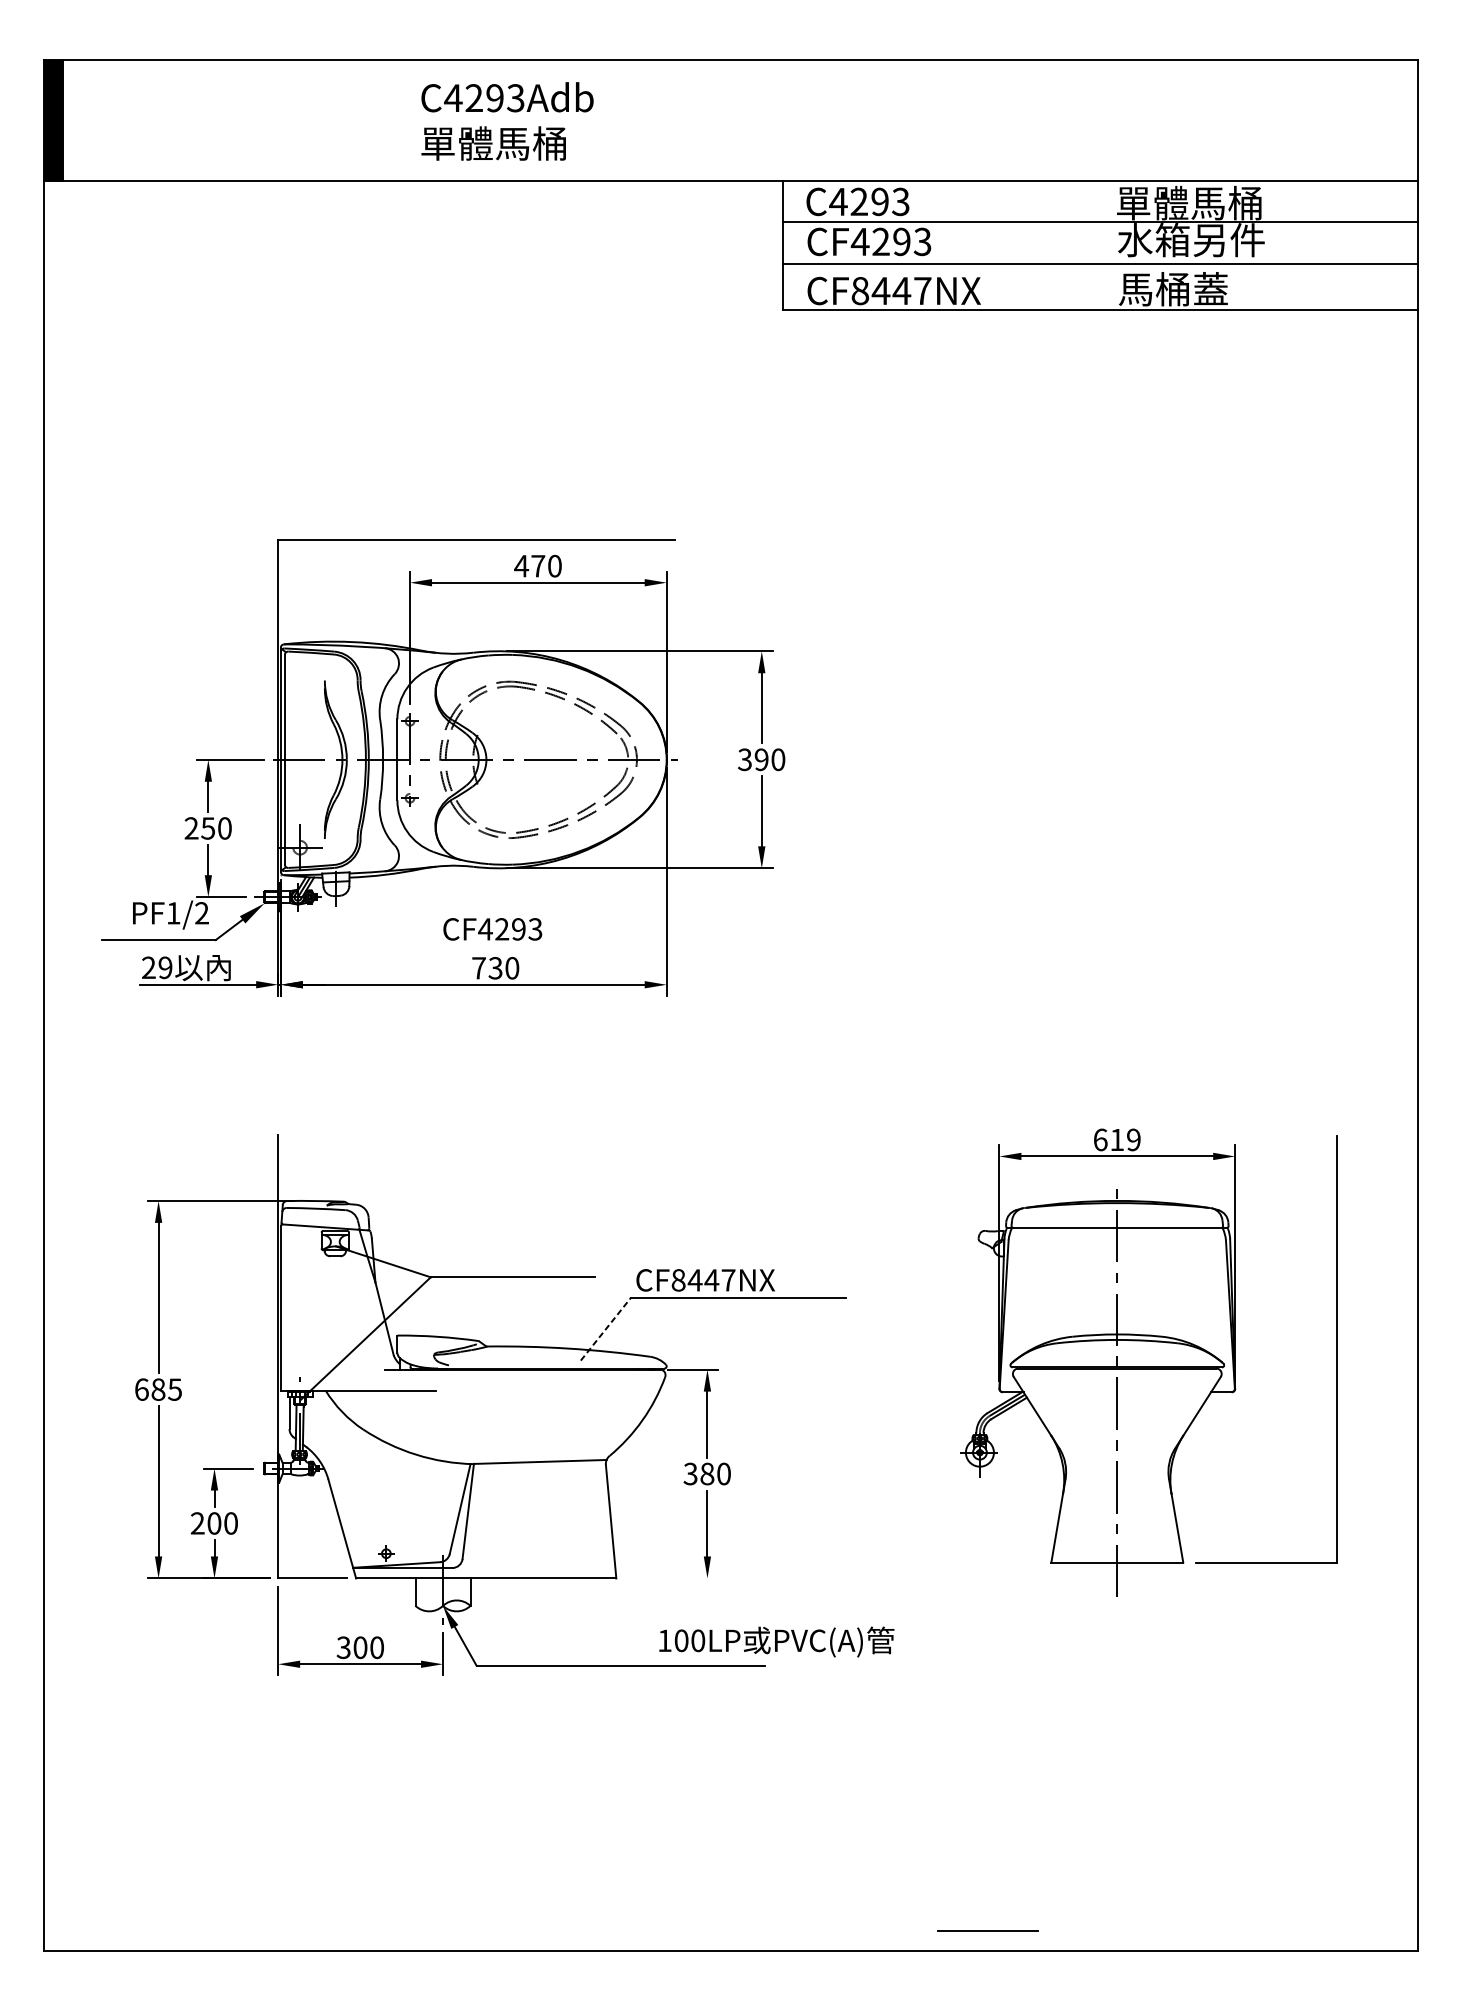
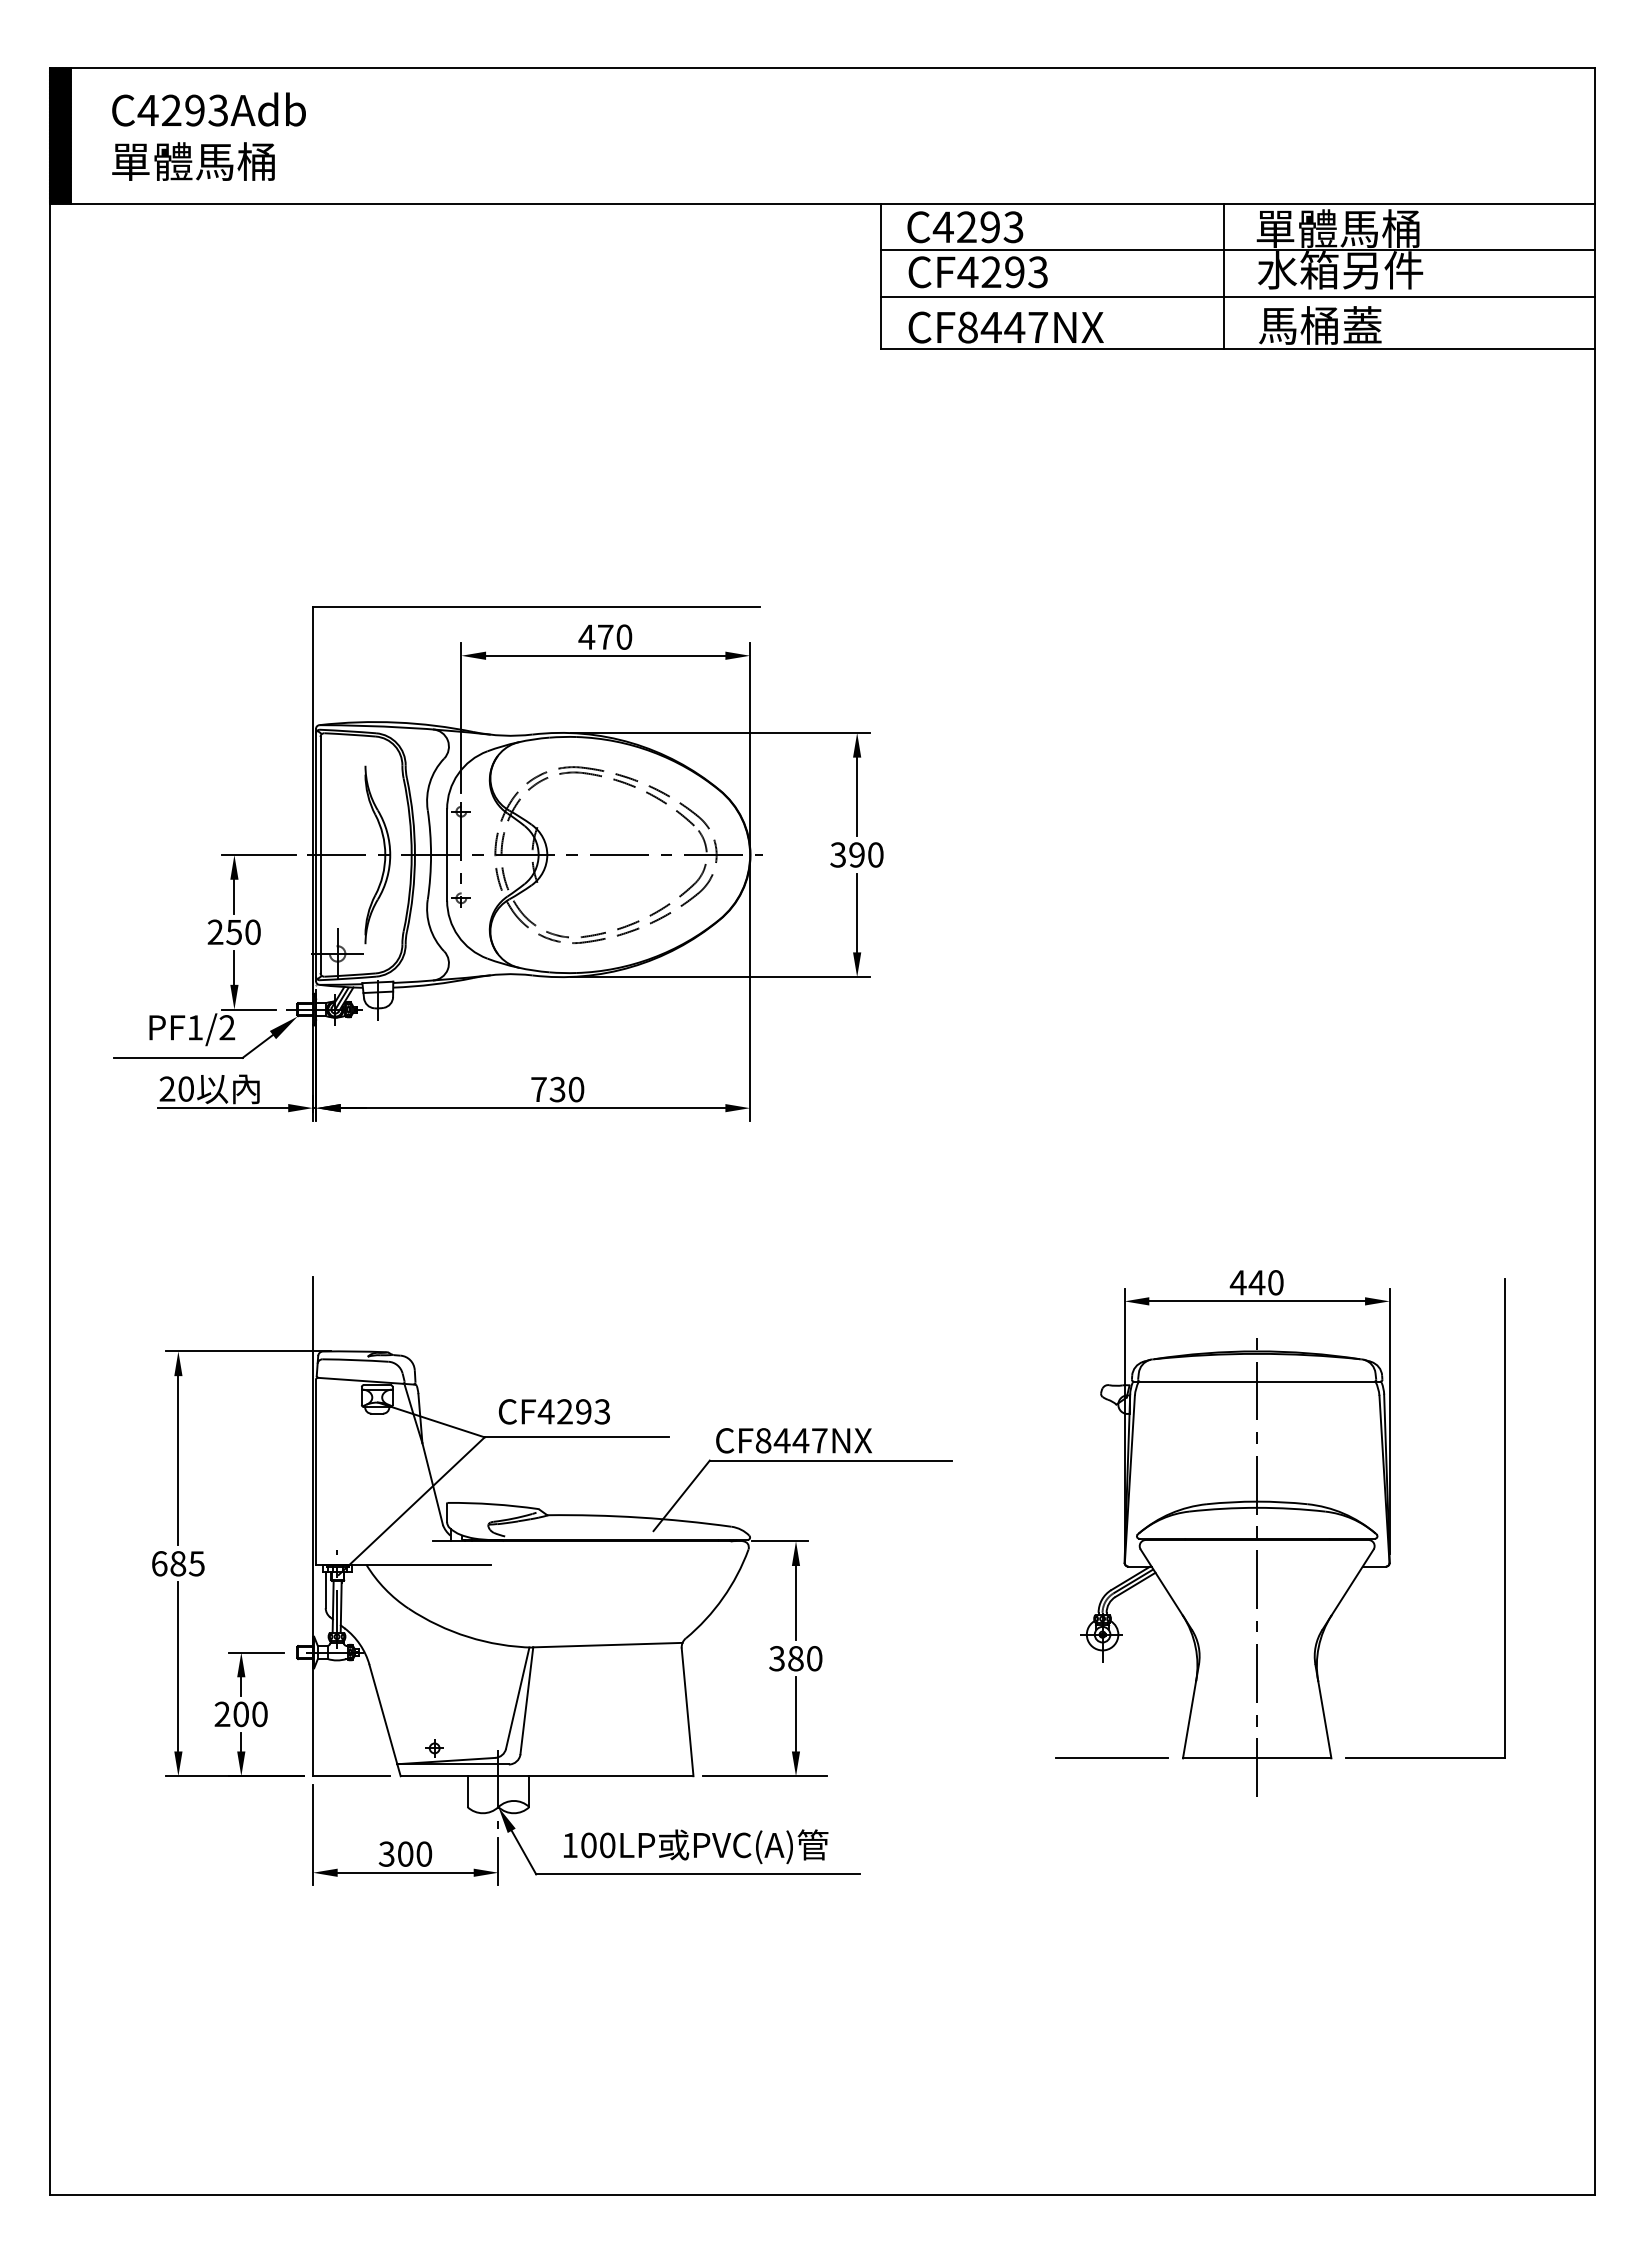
text: (507, 121) -> (208, 136), moved
line: (1088, 245) -> (1224, 276), added
text: (492, 929) -> (554, 1411), moved
text: (164, 967) -> (185, 1088), 29 -> 20
text: (1116, 1139) -> (1256, 1282), 619 -> 440
line: (605, 1328) -> (681, 1495), dashed -> solid
line: (679, 1578) -> (764, 1776), added
text: (777, 1641) -> (696, 1846), moved
line: (987, 1929) -> (1111, 1757), moved

